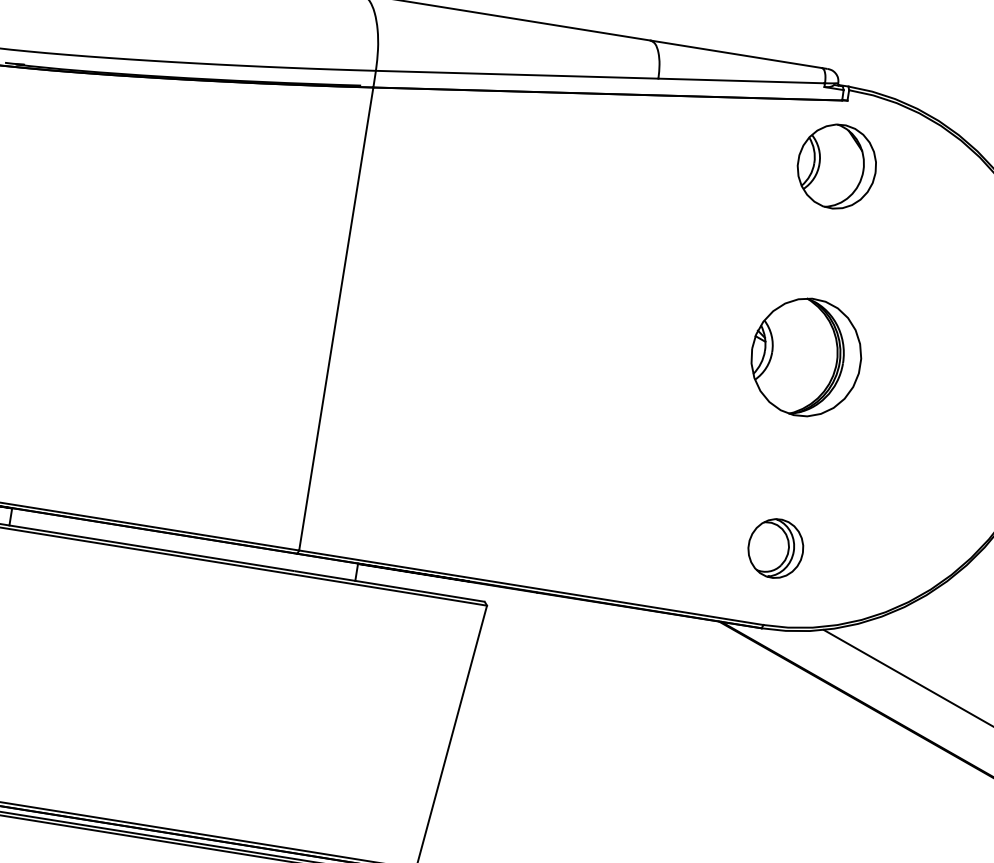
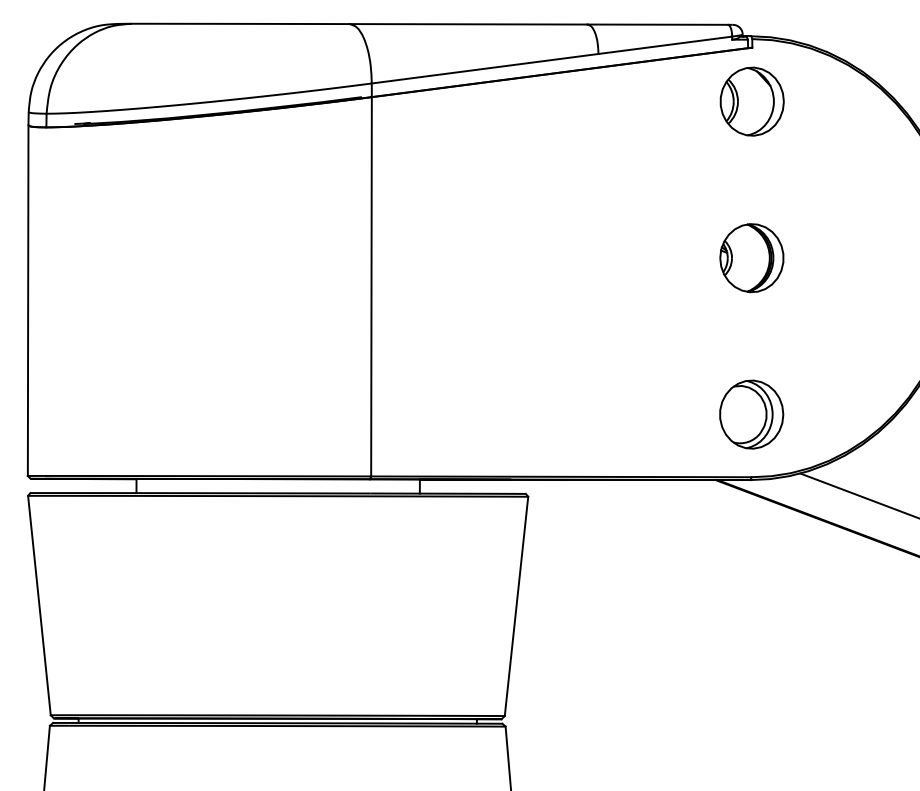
part: (805, 357) -> (751, 258), size x0.71
part: (775, 548) -> (751, 414), size x1.43

